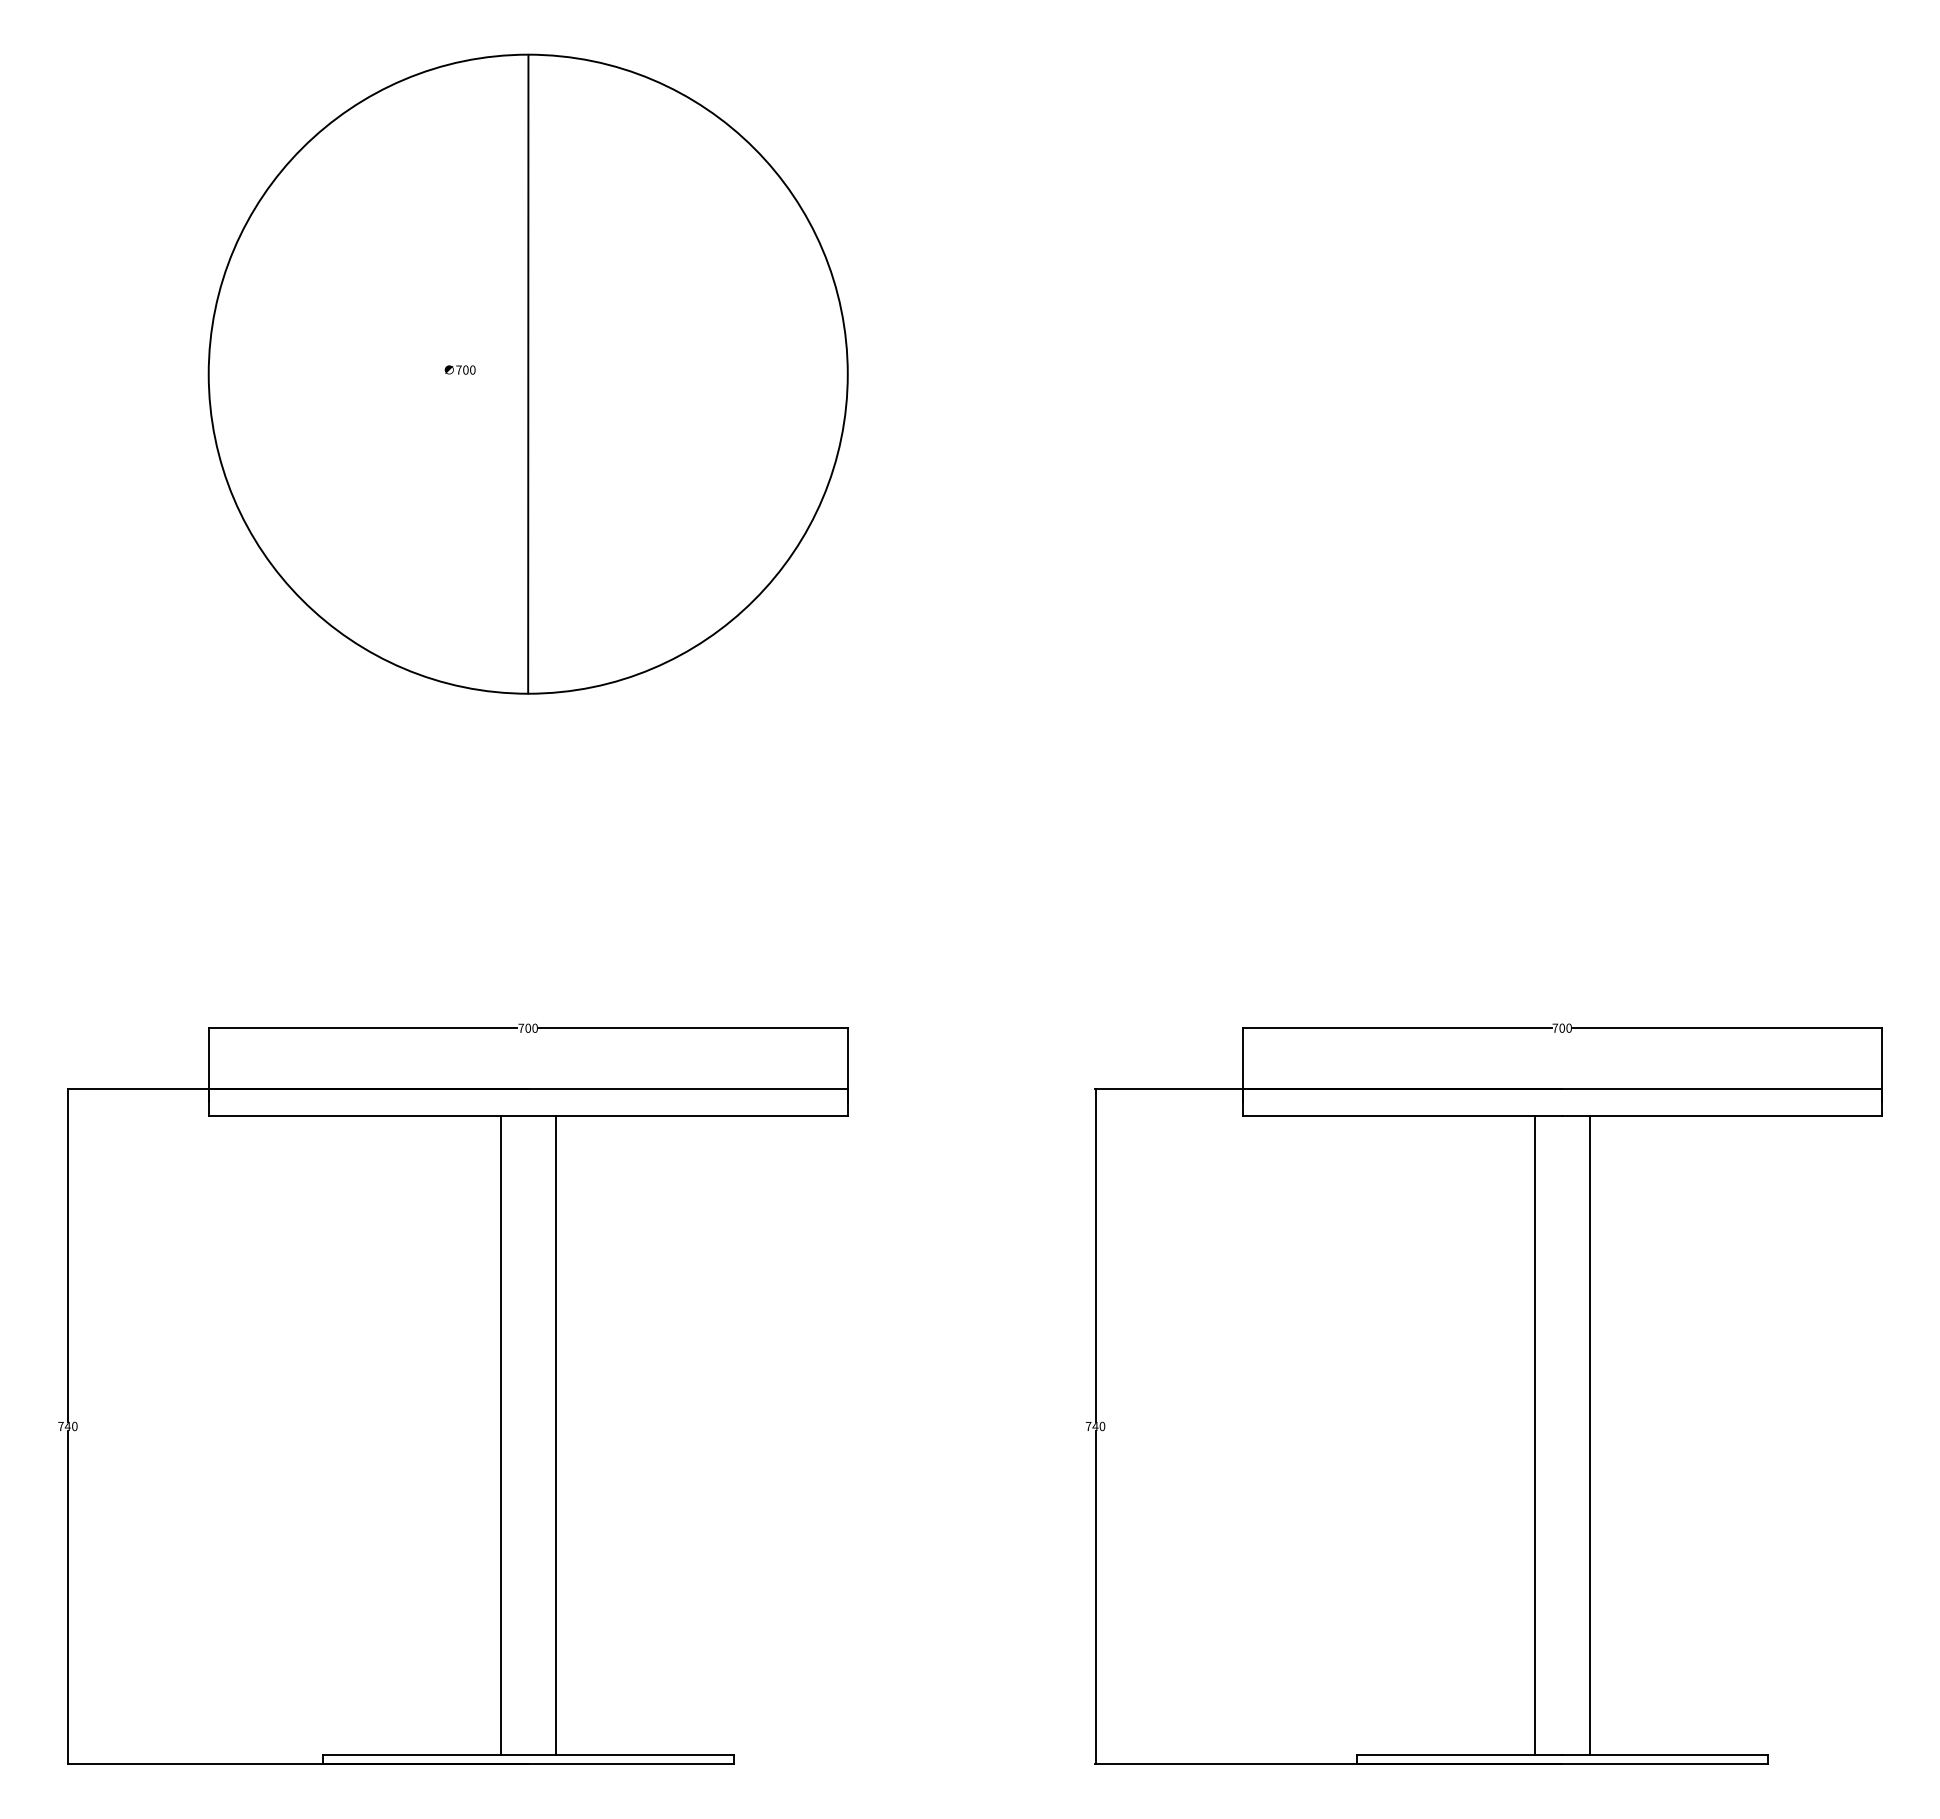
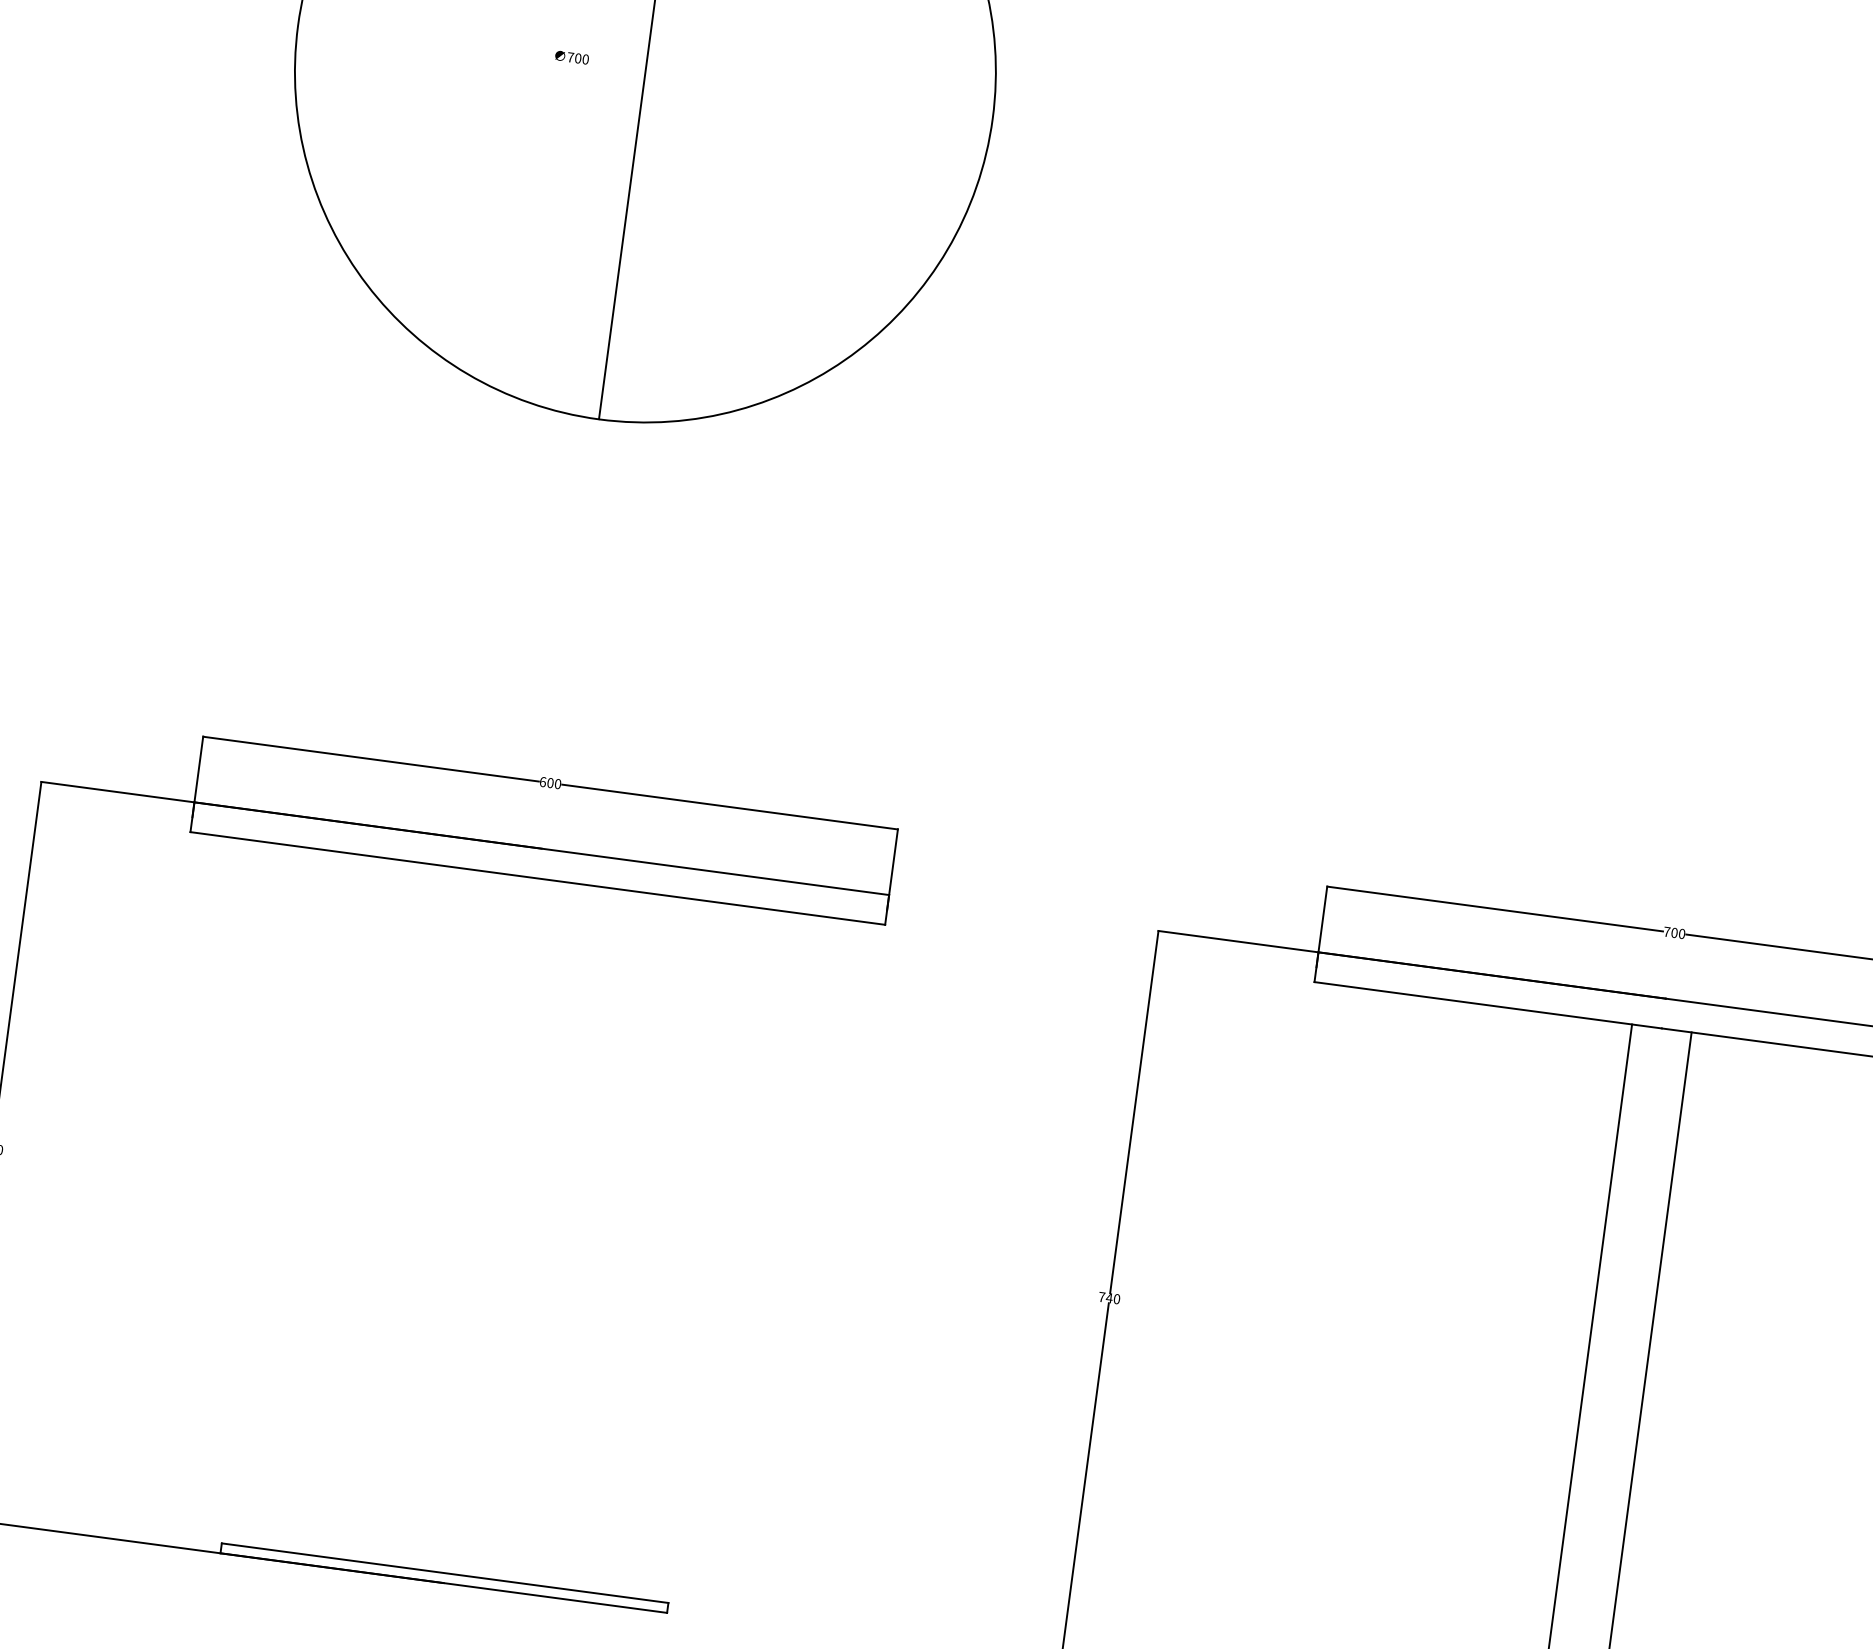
text: (521, 1027) -> (543, 781), 700 -> 600
line: (500, 1435) -> (461, 1221), removed
line: (555, 1435) -> (521, 1229), removed

